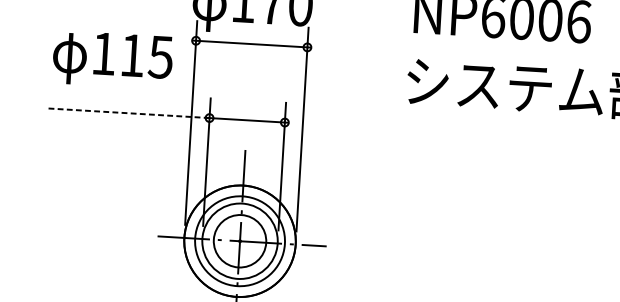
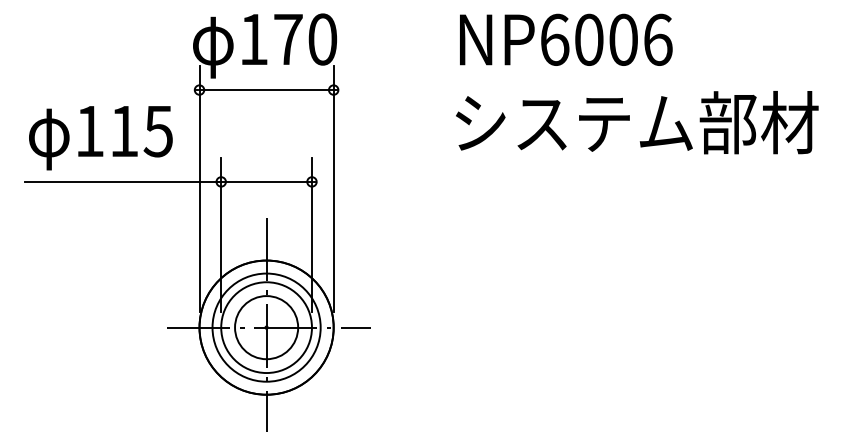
text: (112, 60) -> (100, 138), moved
line: (128, 112) -> (123, 181), dashed -> solid

